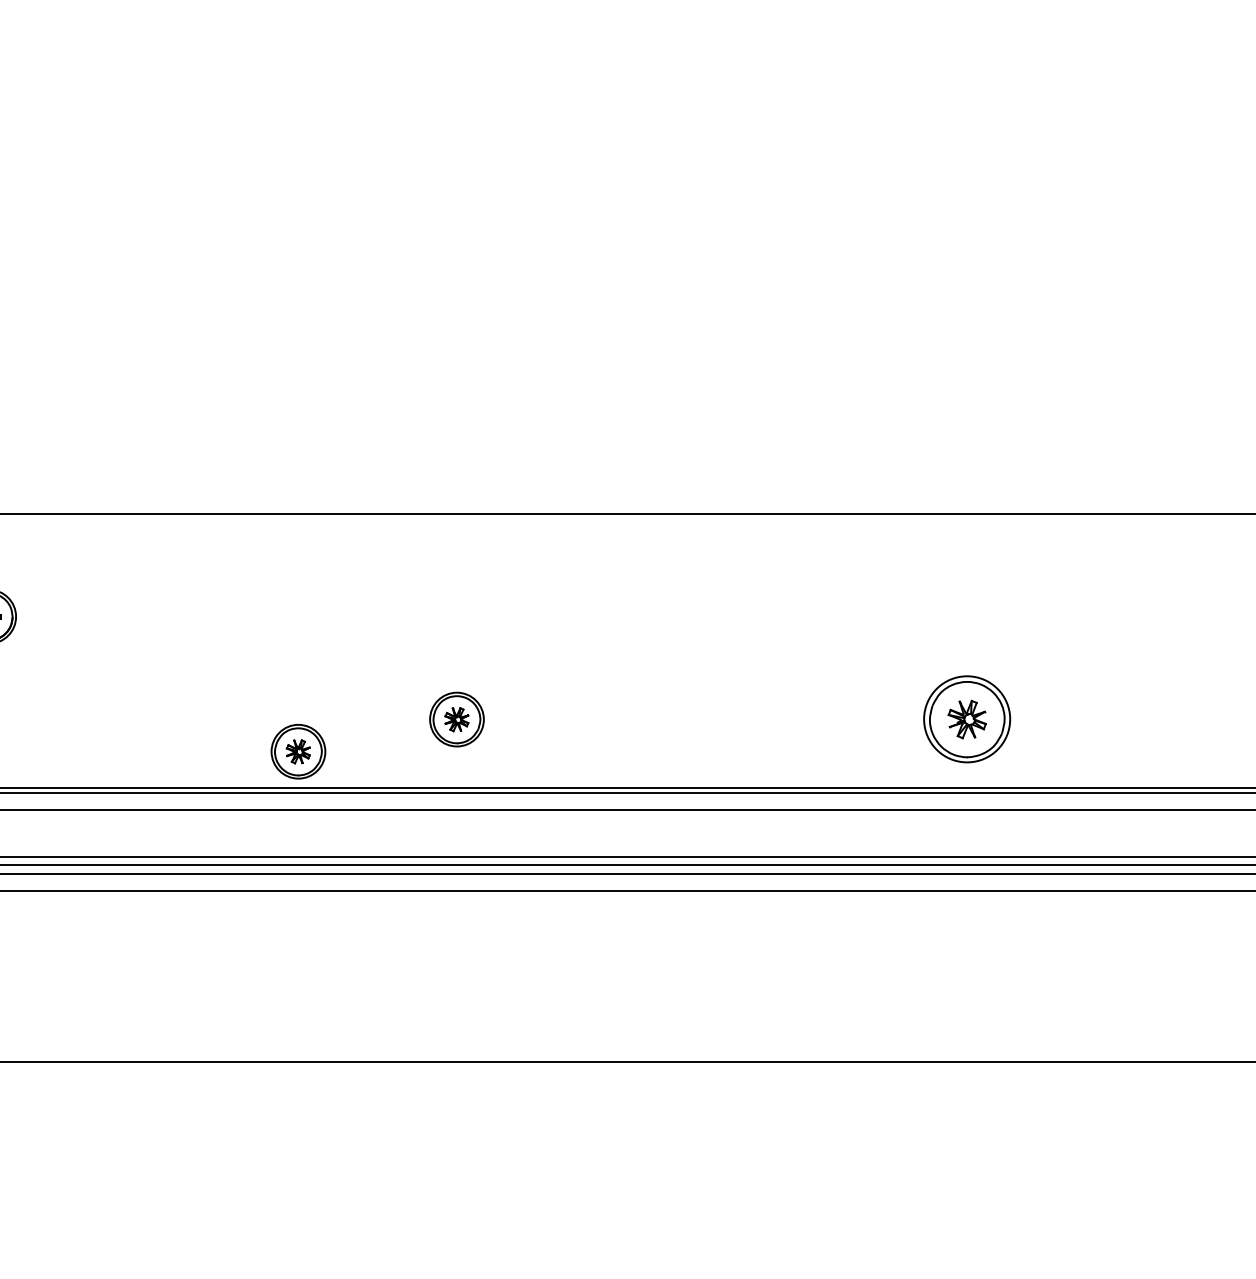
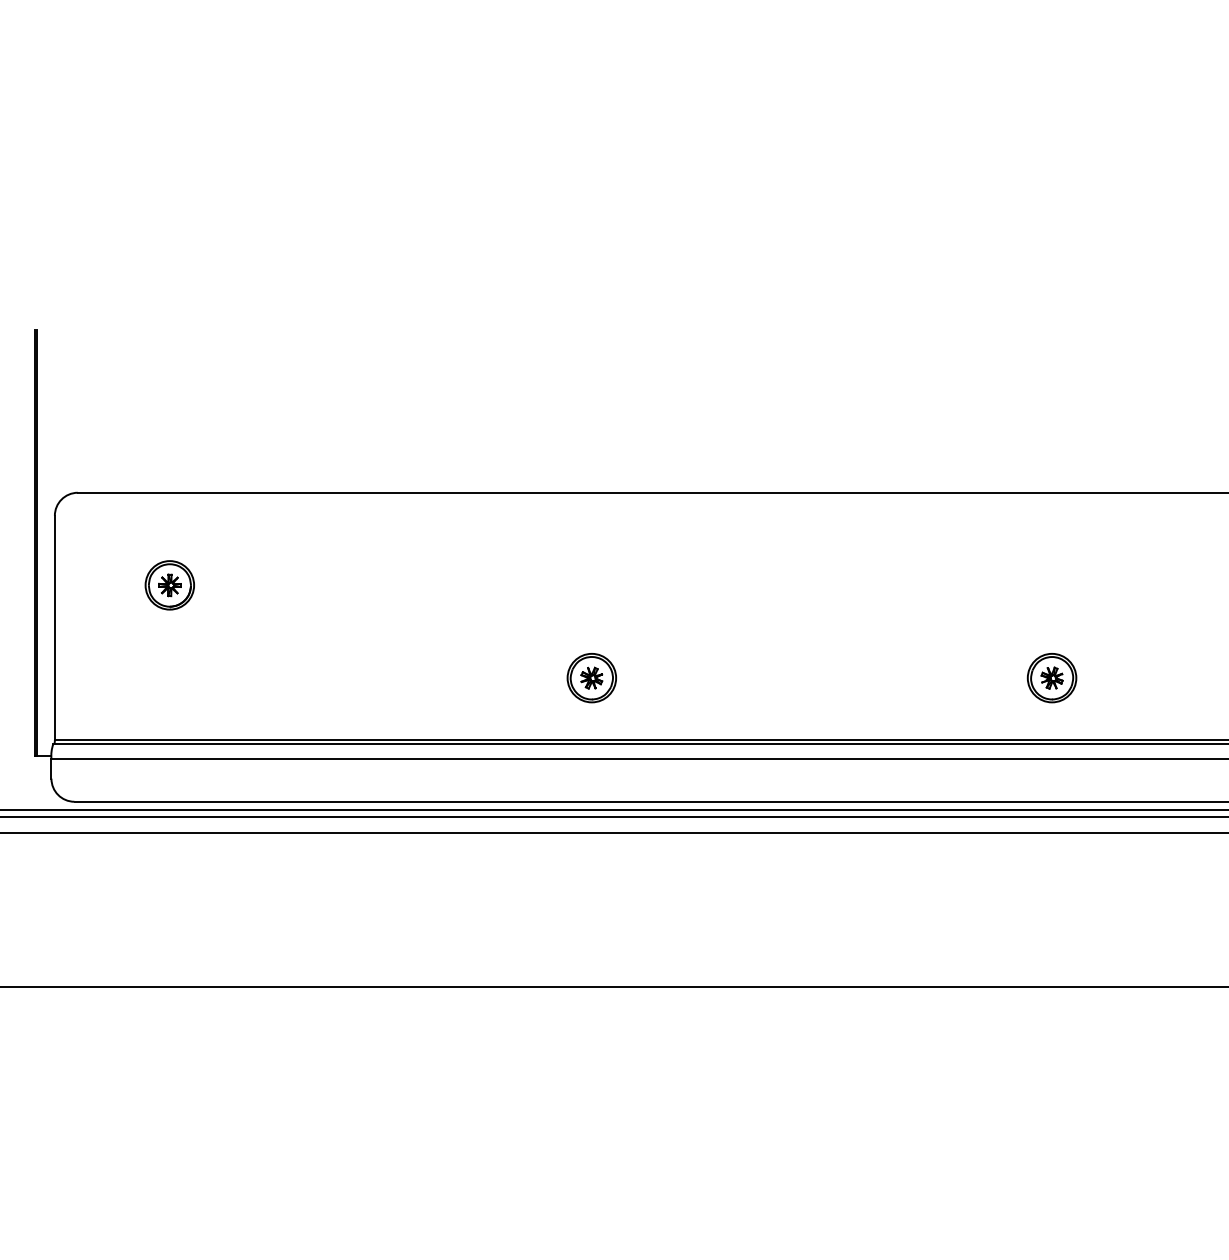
part: (966, 720) -> (1051, 678), size x0.62
part: (298, 752) -> (448, 707), removed

